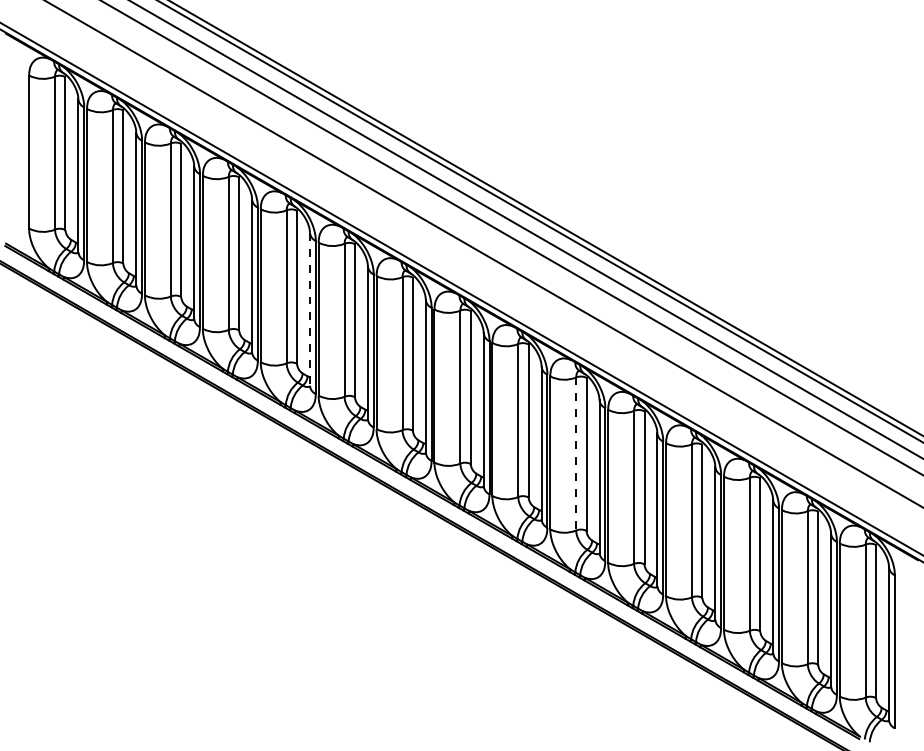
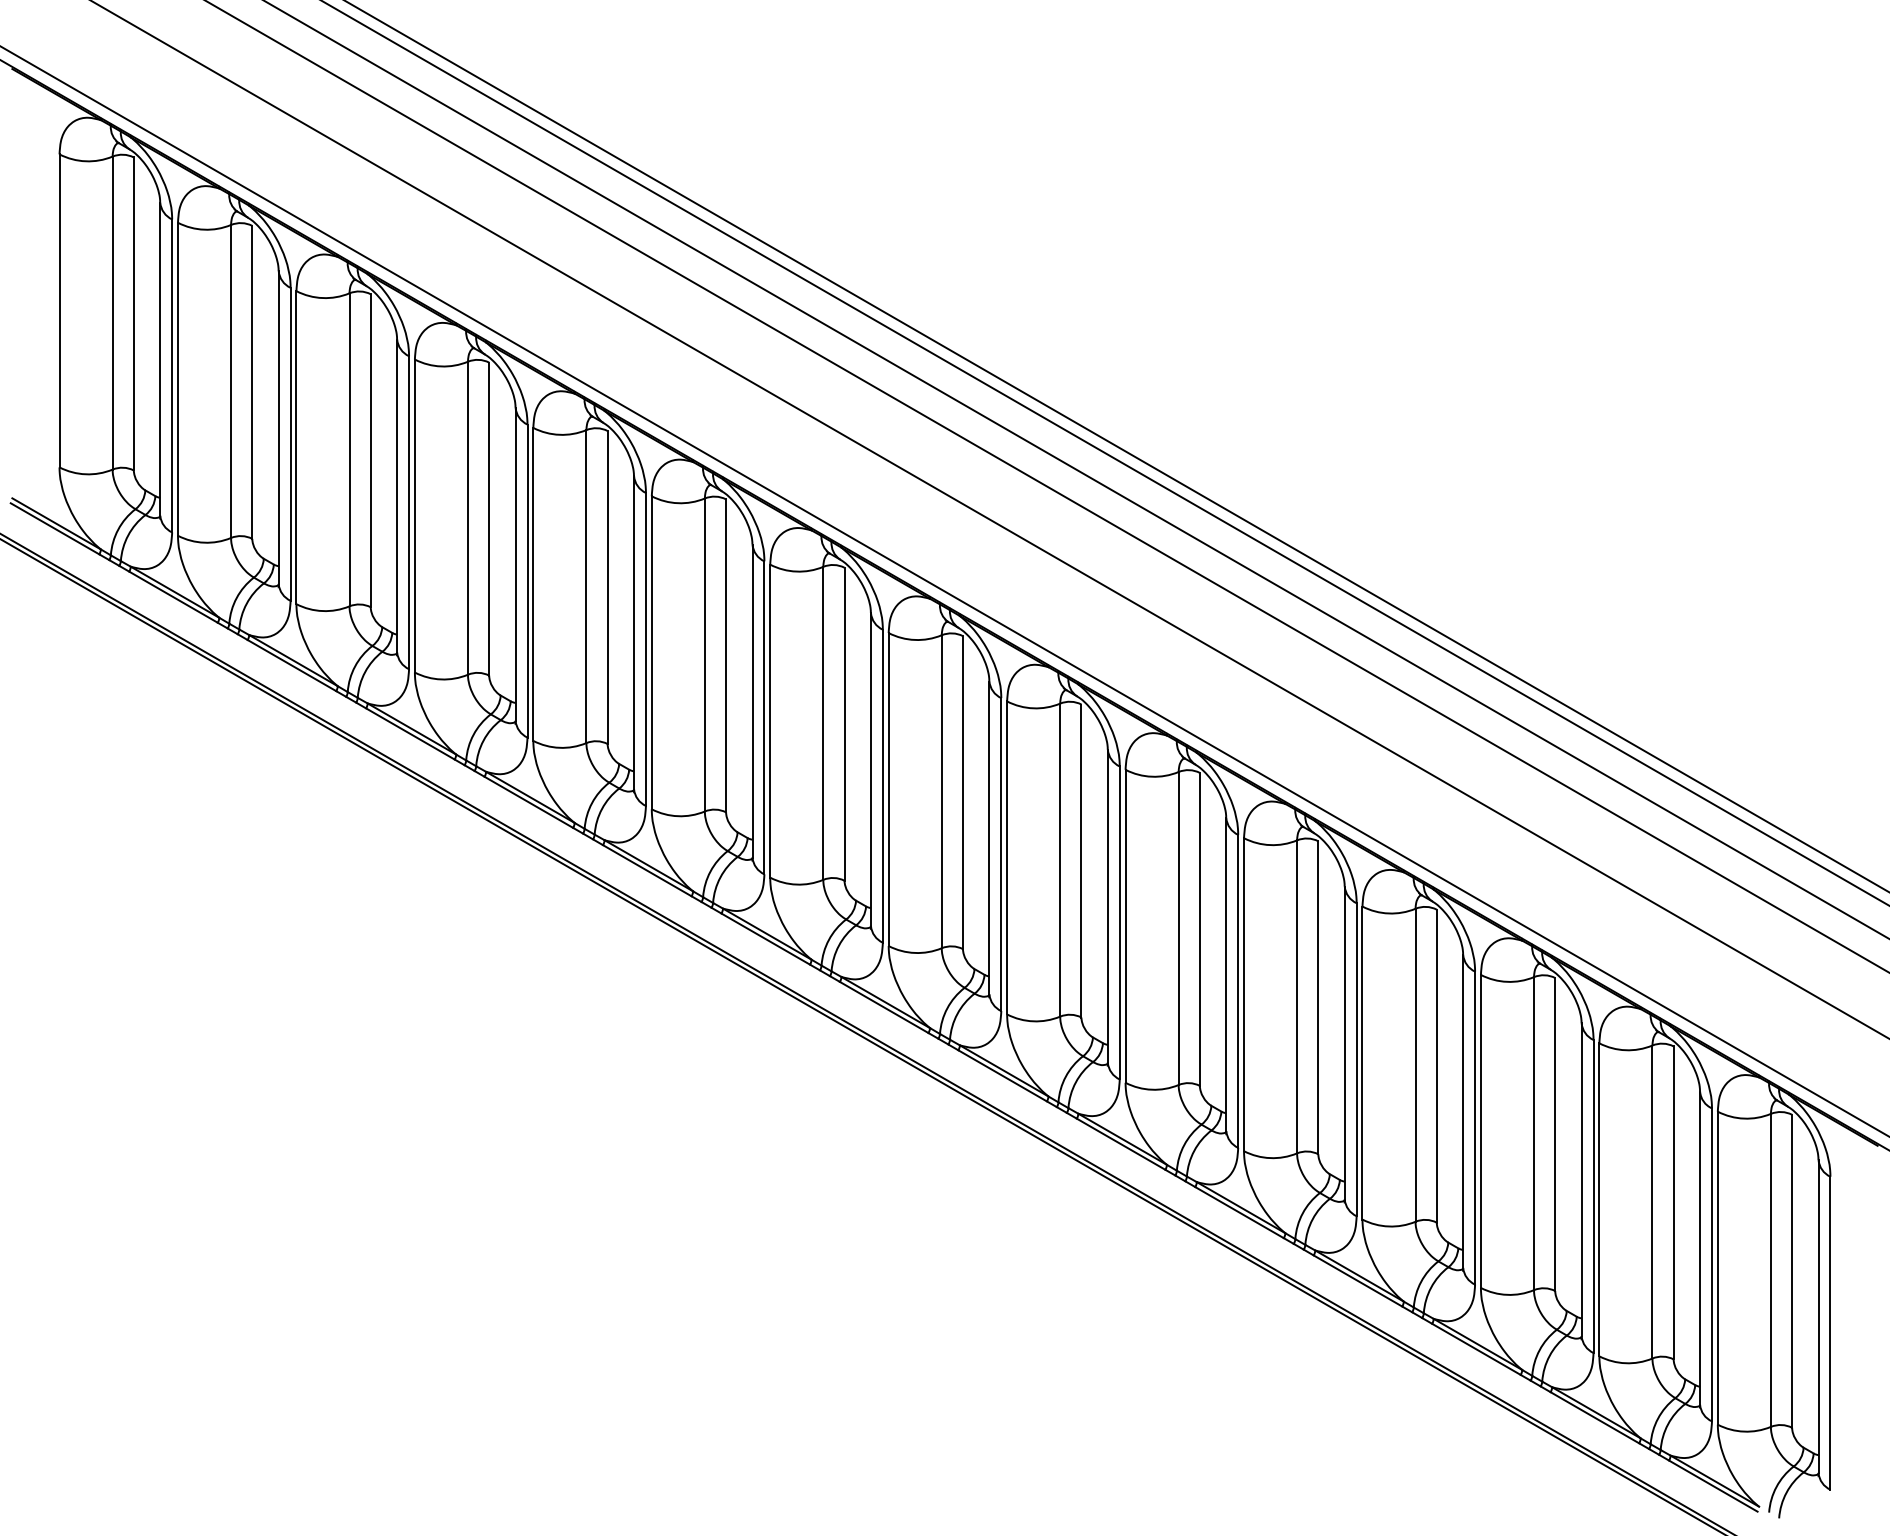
line: (310, 309) -> (635, 632), dashed -> solid
line: (576, 453) -> (1179, 927), dashed -> solid

